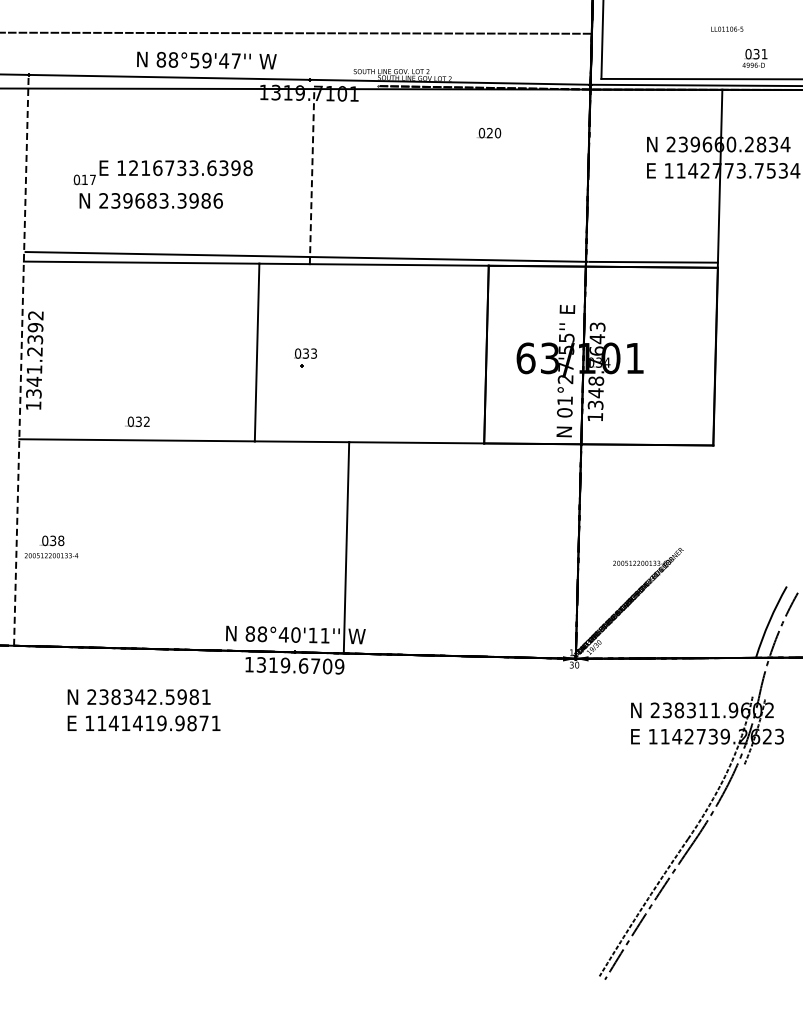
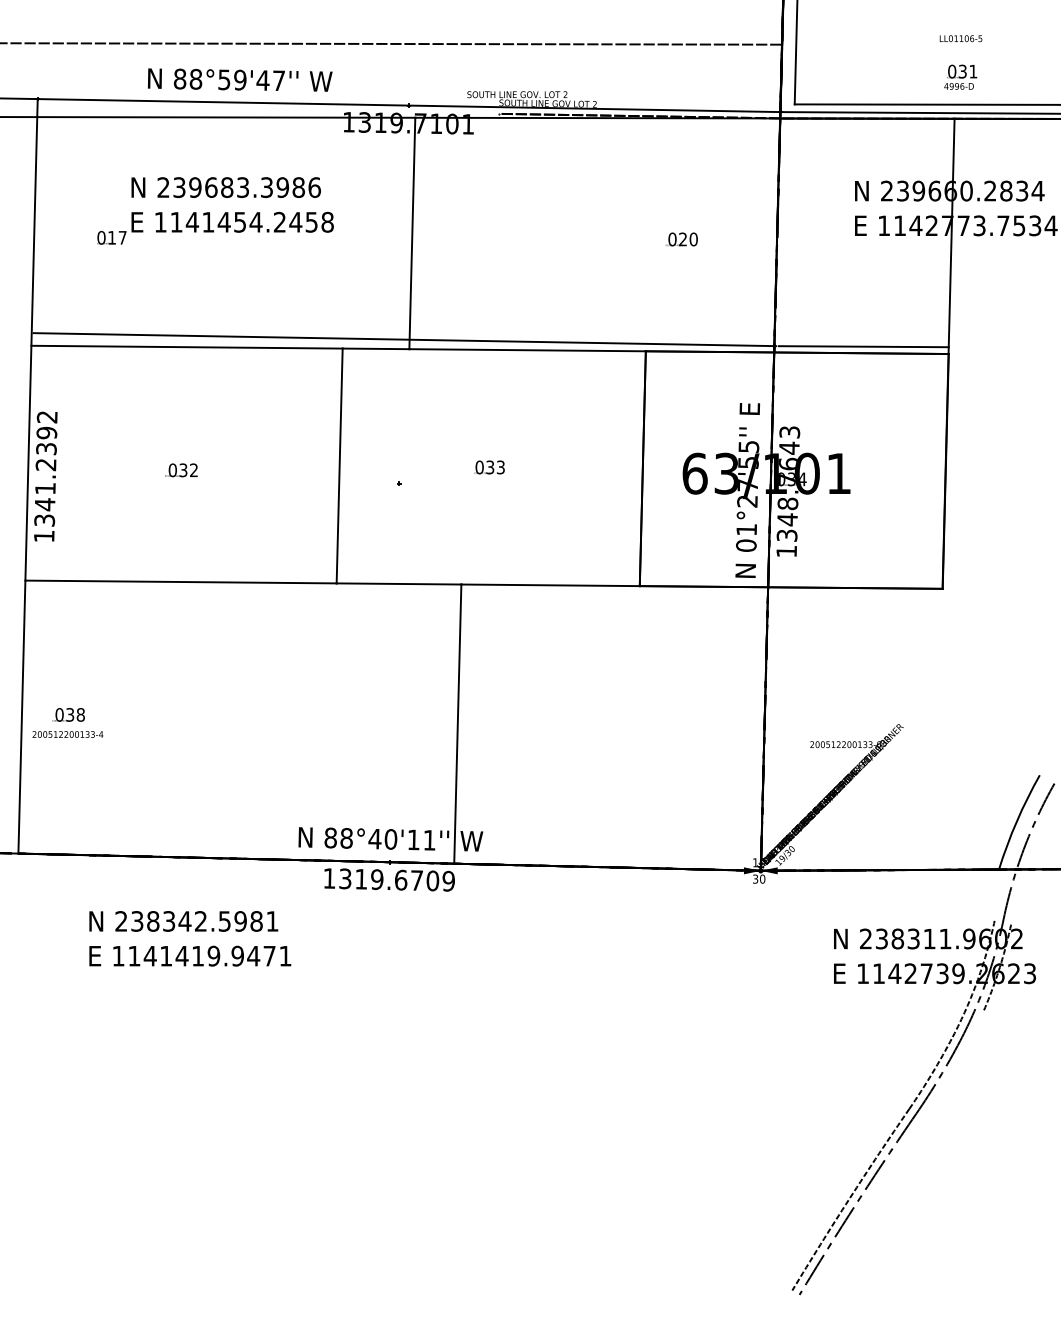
text: (754, 58) -> (960, 77), moved
text: (206, 60) -> (239, 80), moved
text: (488, 133) -> (681, 239), moved
text: (184, 168) -> (243, 222), 1216733.6398 -> 1141454.2458
line: (312, 176) -> (412, 233), dashed -> solid
text: (150, 200) -> (225, 187), moved
text: (305, 353) -> (489, 467), moved
line: (21, 360) -> (28, 476), dashed -> solid
text: (137, 421) -> (181, 469), moved
text: (191, 723) -> (252, 956), 1141419.9871 -> 1141419.9471

